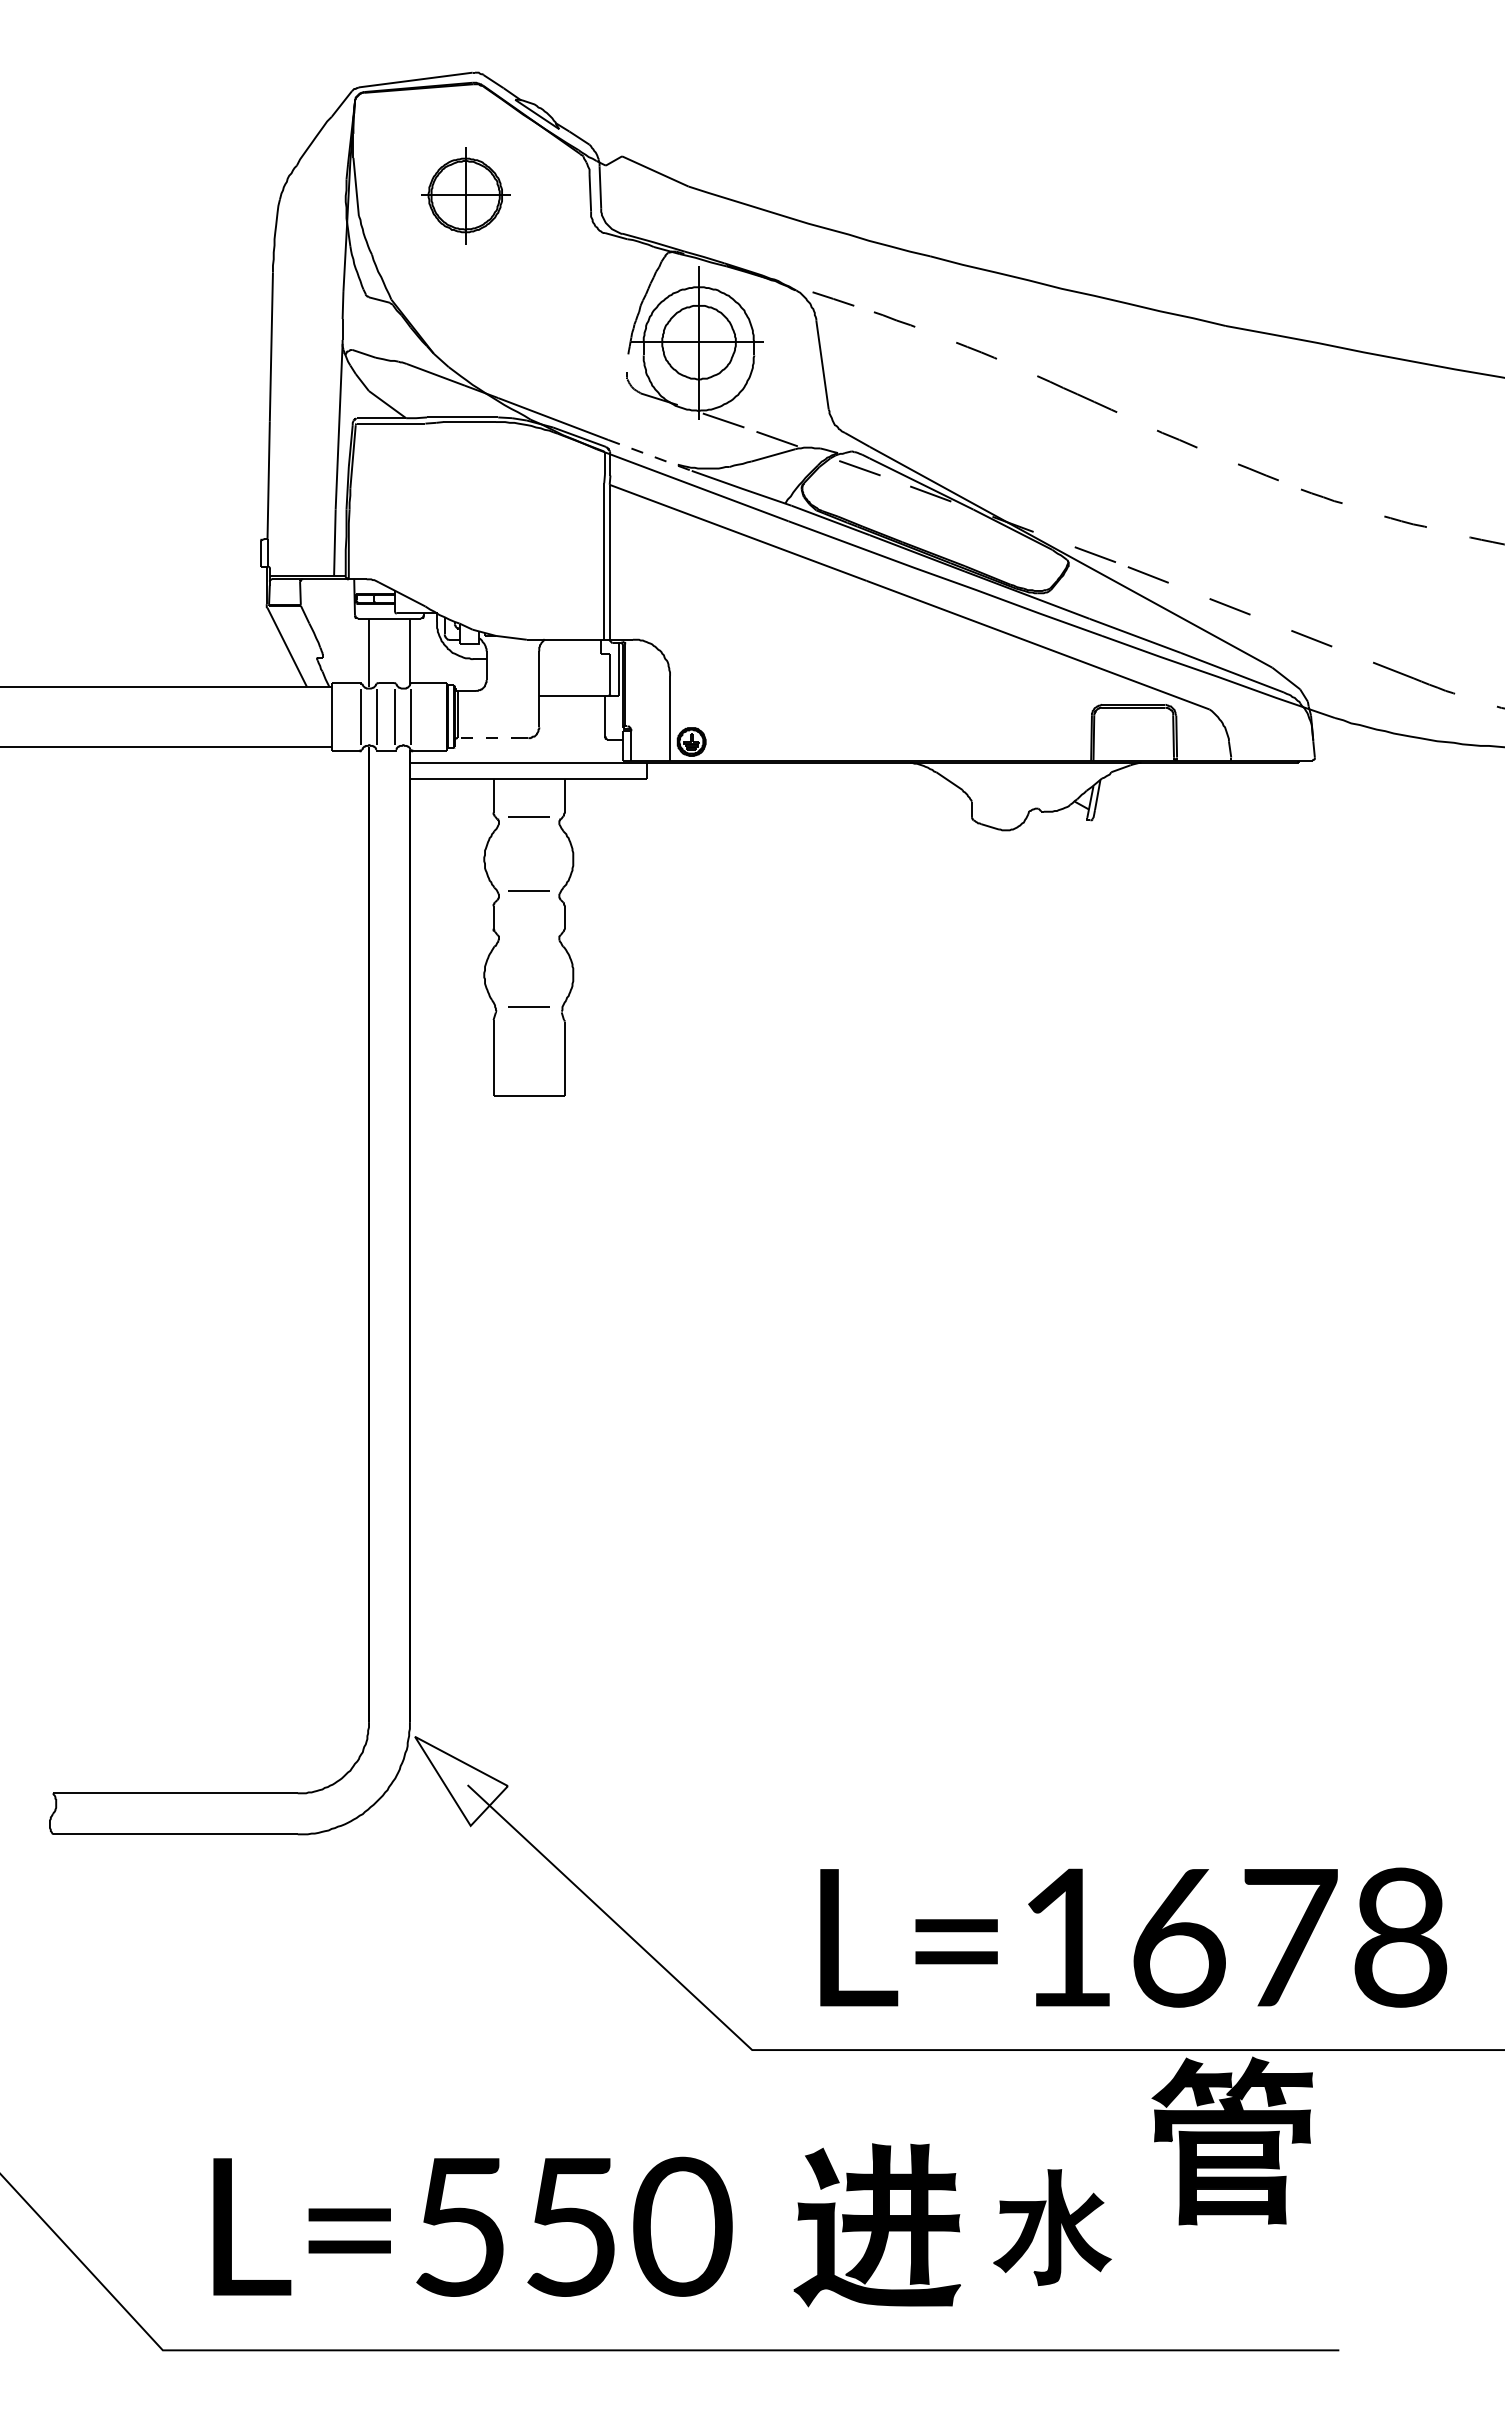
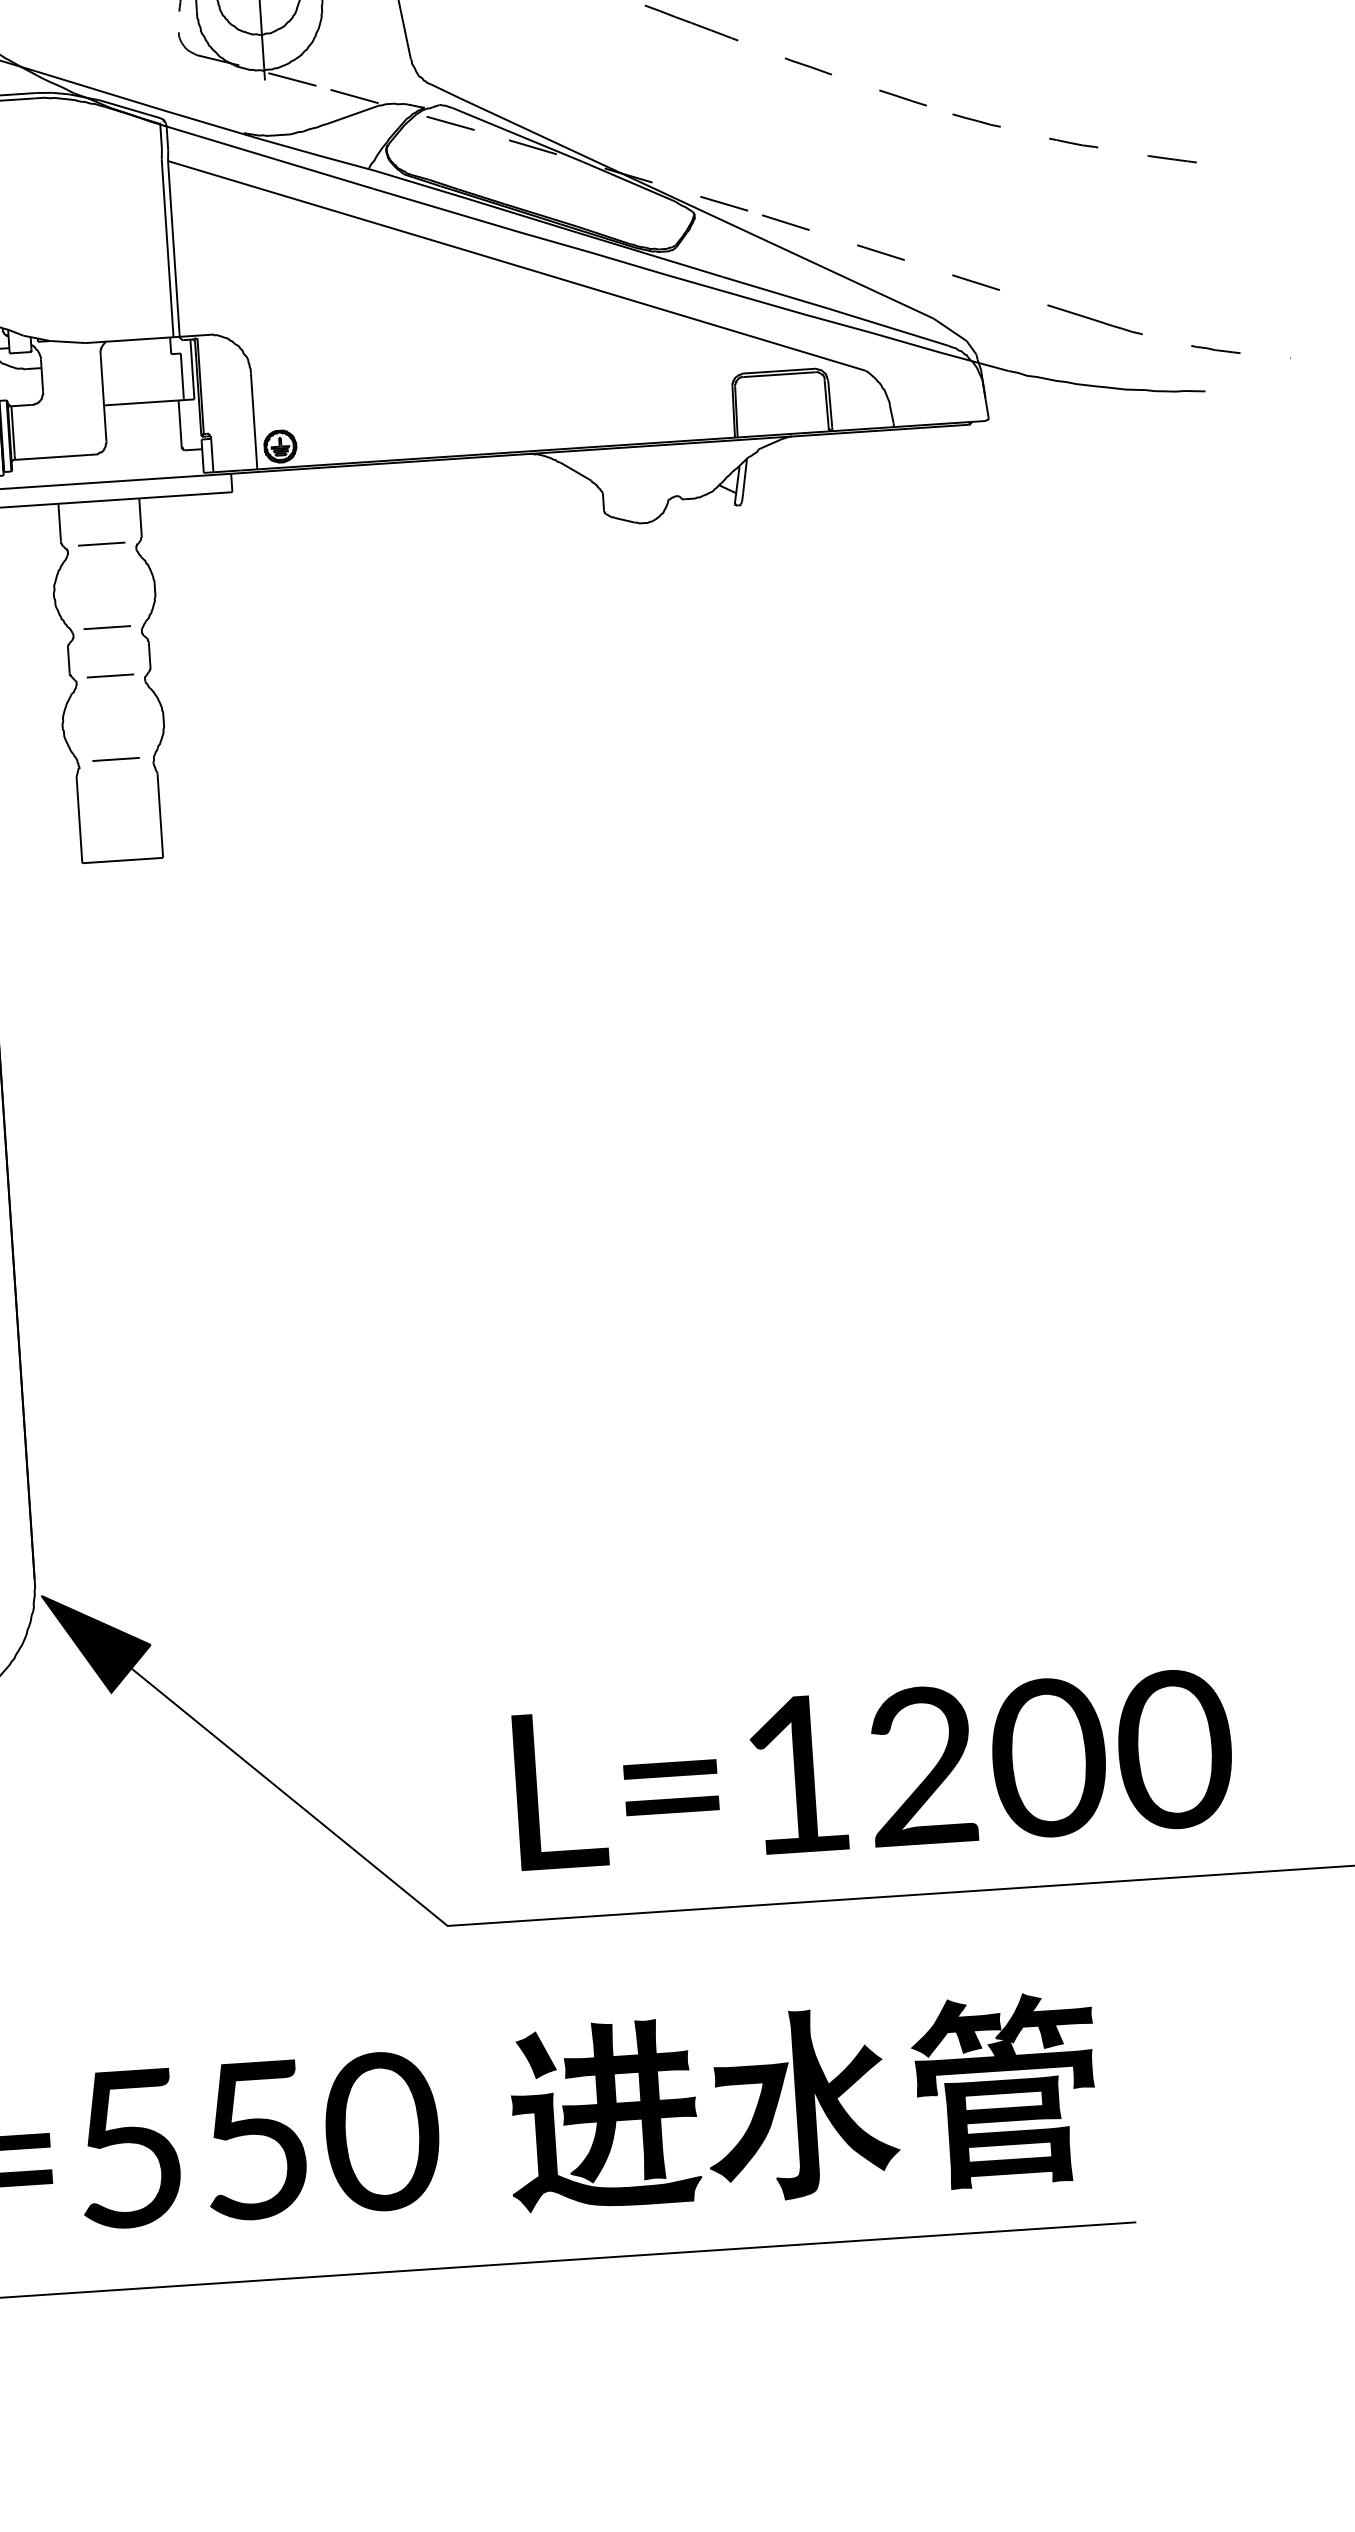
line: (649, 455) -> (210, 124), dashed -> solid
line: (490, 738) -> (51, 457), dashed -> solid
line: (528, 932) -> (109, 675), added
fill: (461, 1780) -> (97, 1642), added
text: (1291, 1937) -> (1050, 1757), L=1678 -> L=1200
part: (1231, 2140) -> (1004, 2089), moved
part: (1052, 2227) -> (801, 2104), size x1.43

